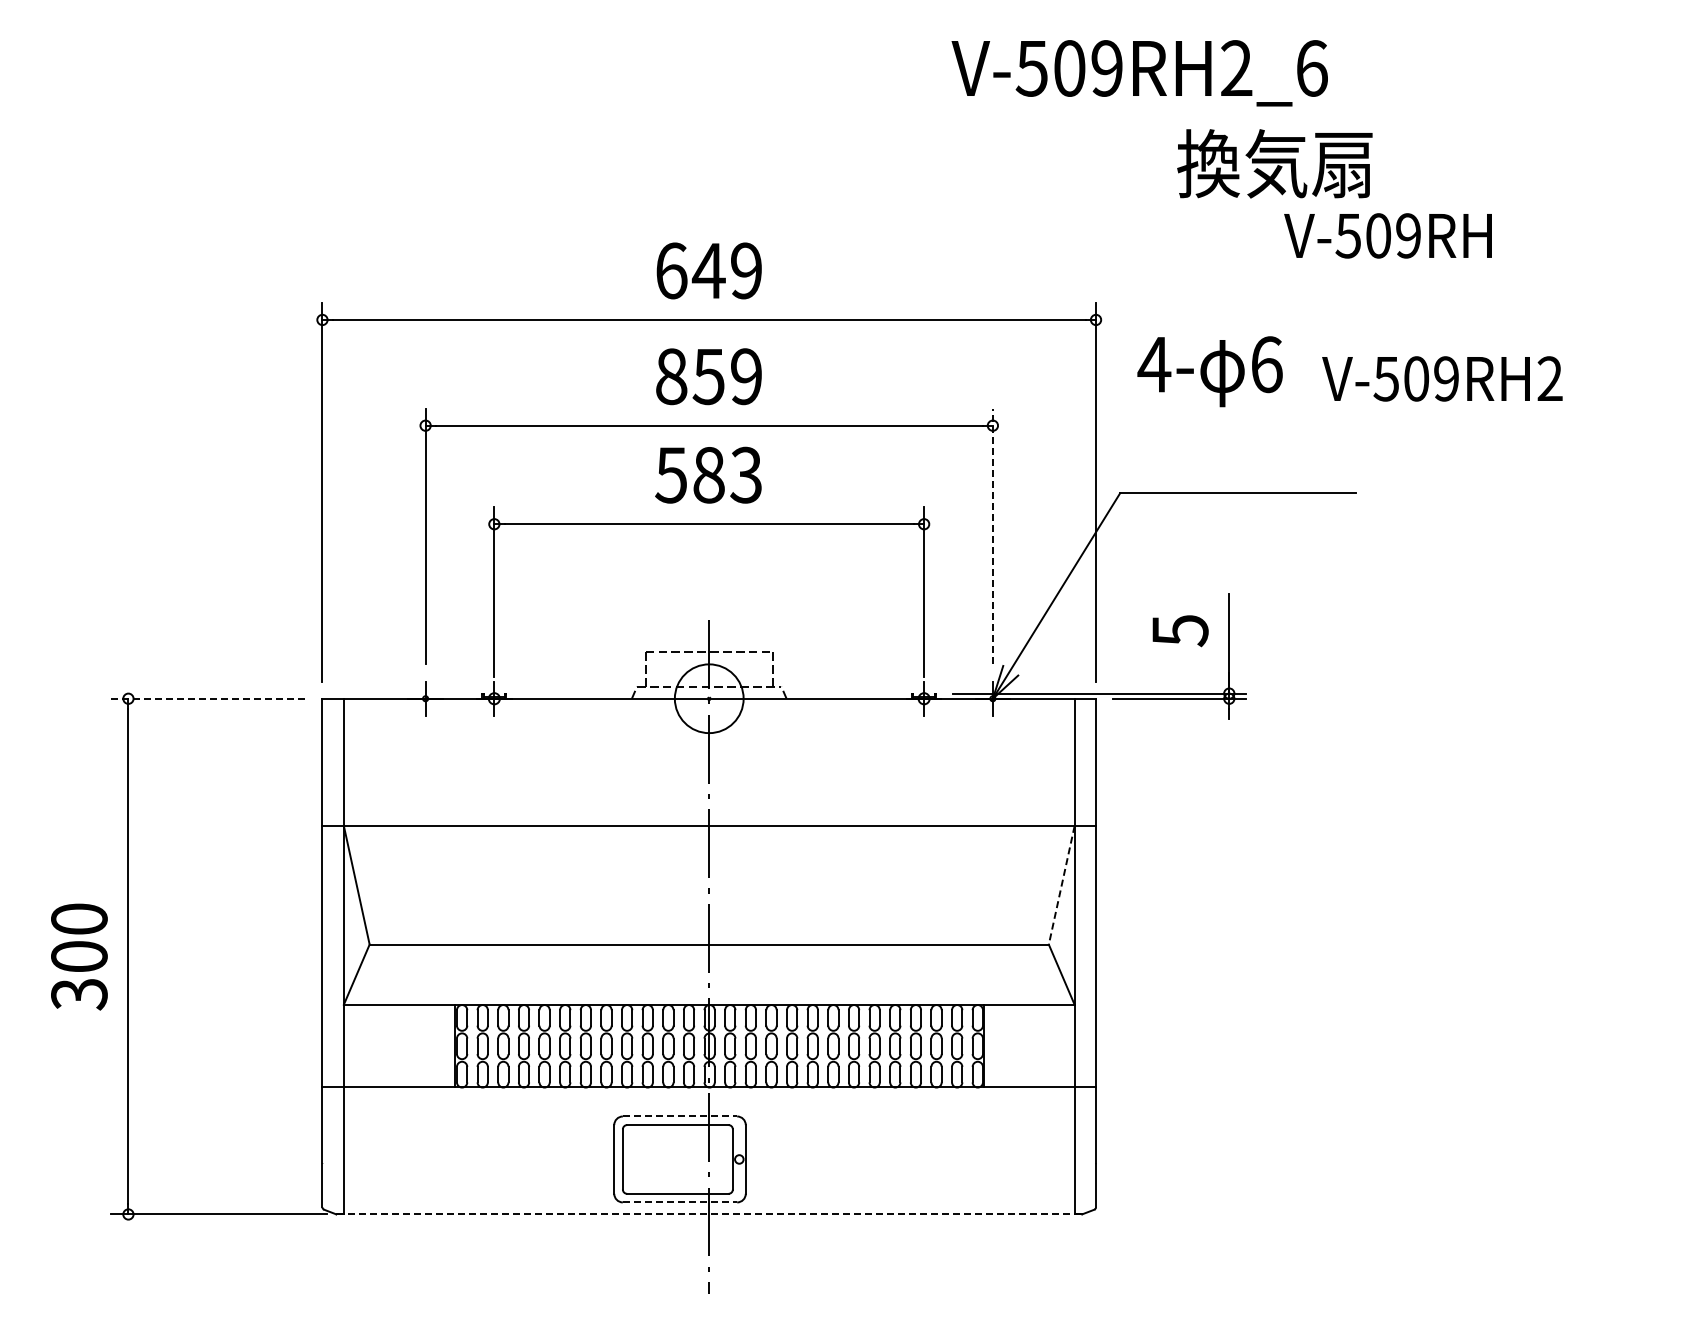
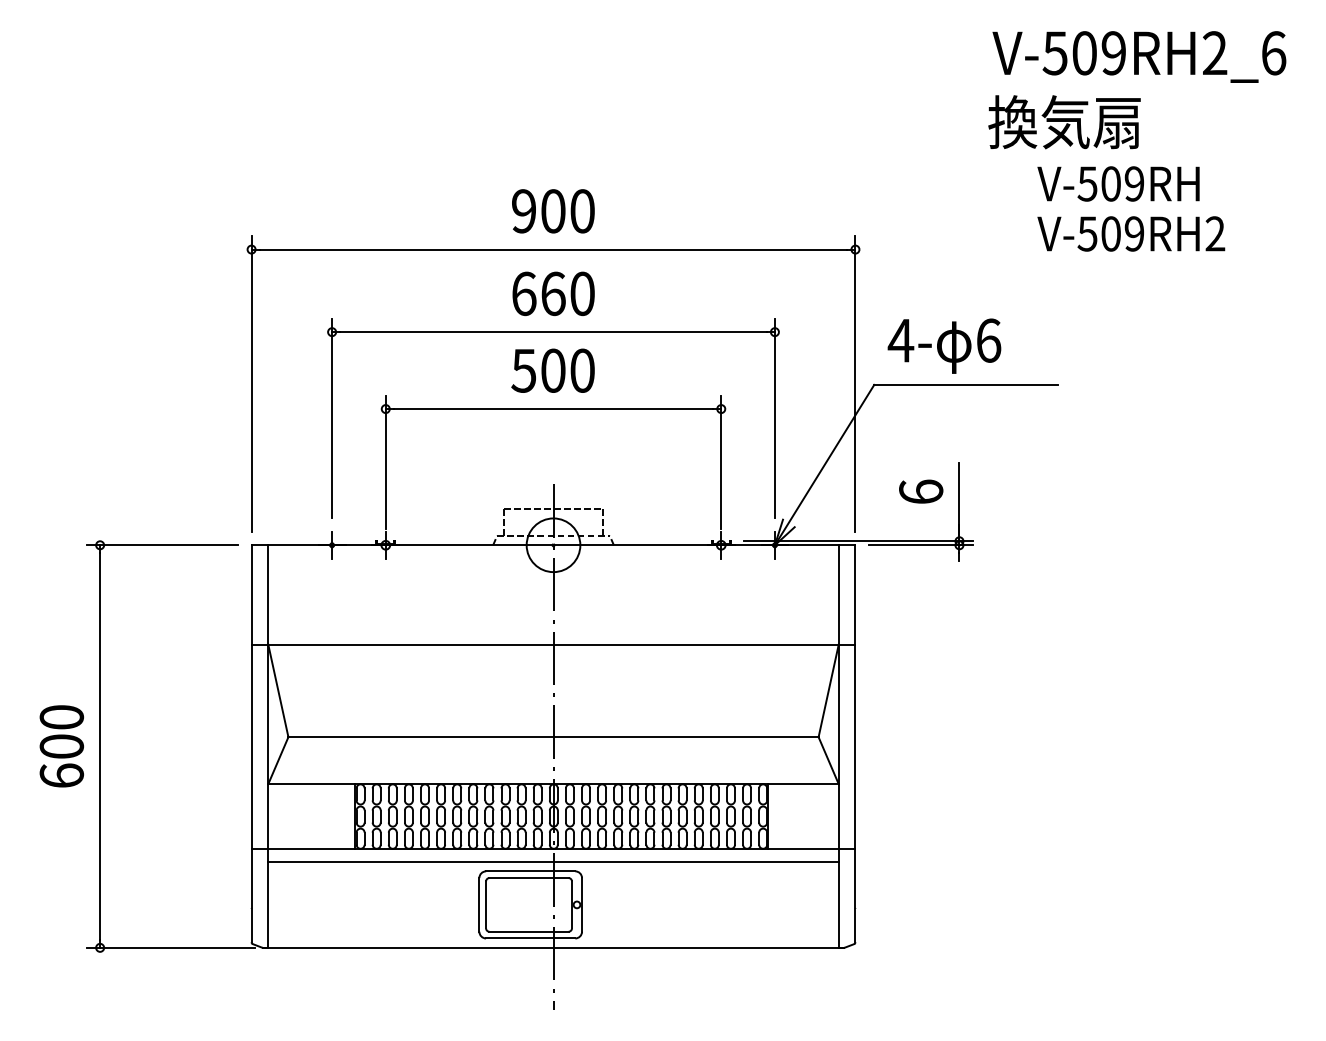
text: (1139, 73) -> (1139, 57), moved
text: (1274, 163) -> (1064, 122), moved
text: (1387, 235) -> (1118, 183), moved
text: (709, 270) -> (553, 210), 649 -> 900
text: (1209, 371) -> (944, 346), moved
text: (709, 376) -> (553, 293), 859 -> 660
text: (1442, 378) -> (1131, 233), moved
text: (727, 474) -> (567, 370), 583 -> 500
line: (992, 536) -> (774, 418), dashed -> solid
text: (1179, 630) -> (920, 492), 5 -> 6
line: (207, 698) -> (161, 545), dashed -> solid
line: (1061, 885) -> (828, 691), dashed -> solid
text: (79, 994) -> (61, 776), 300 -> 600
line: (708, 1104) -> (552, 862), added
line: (680, 1116) -> (531, 871), dashed -> solid
line: (680, 1202) -> (531, 938), dashed -> solid
line: (709, 1214) -> (553, 947), dashed -> solid

